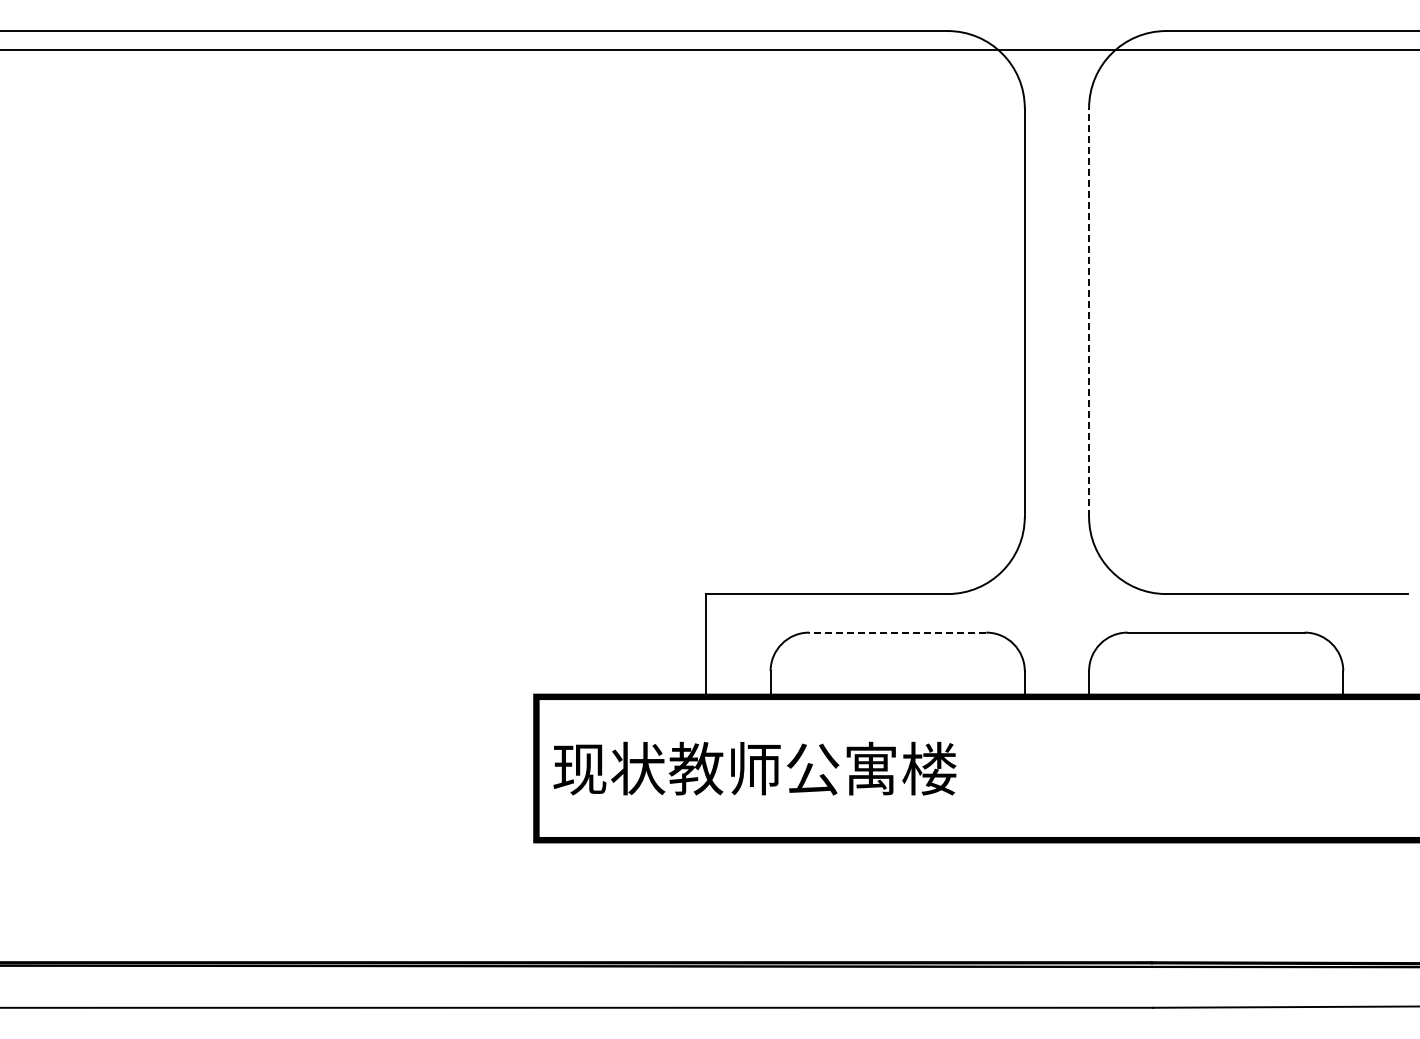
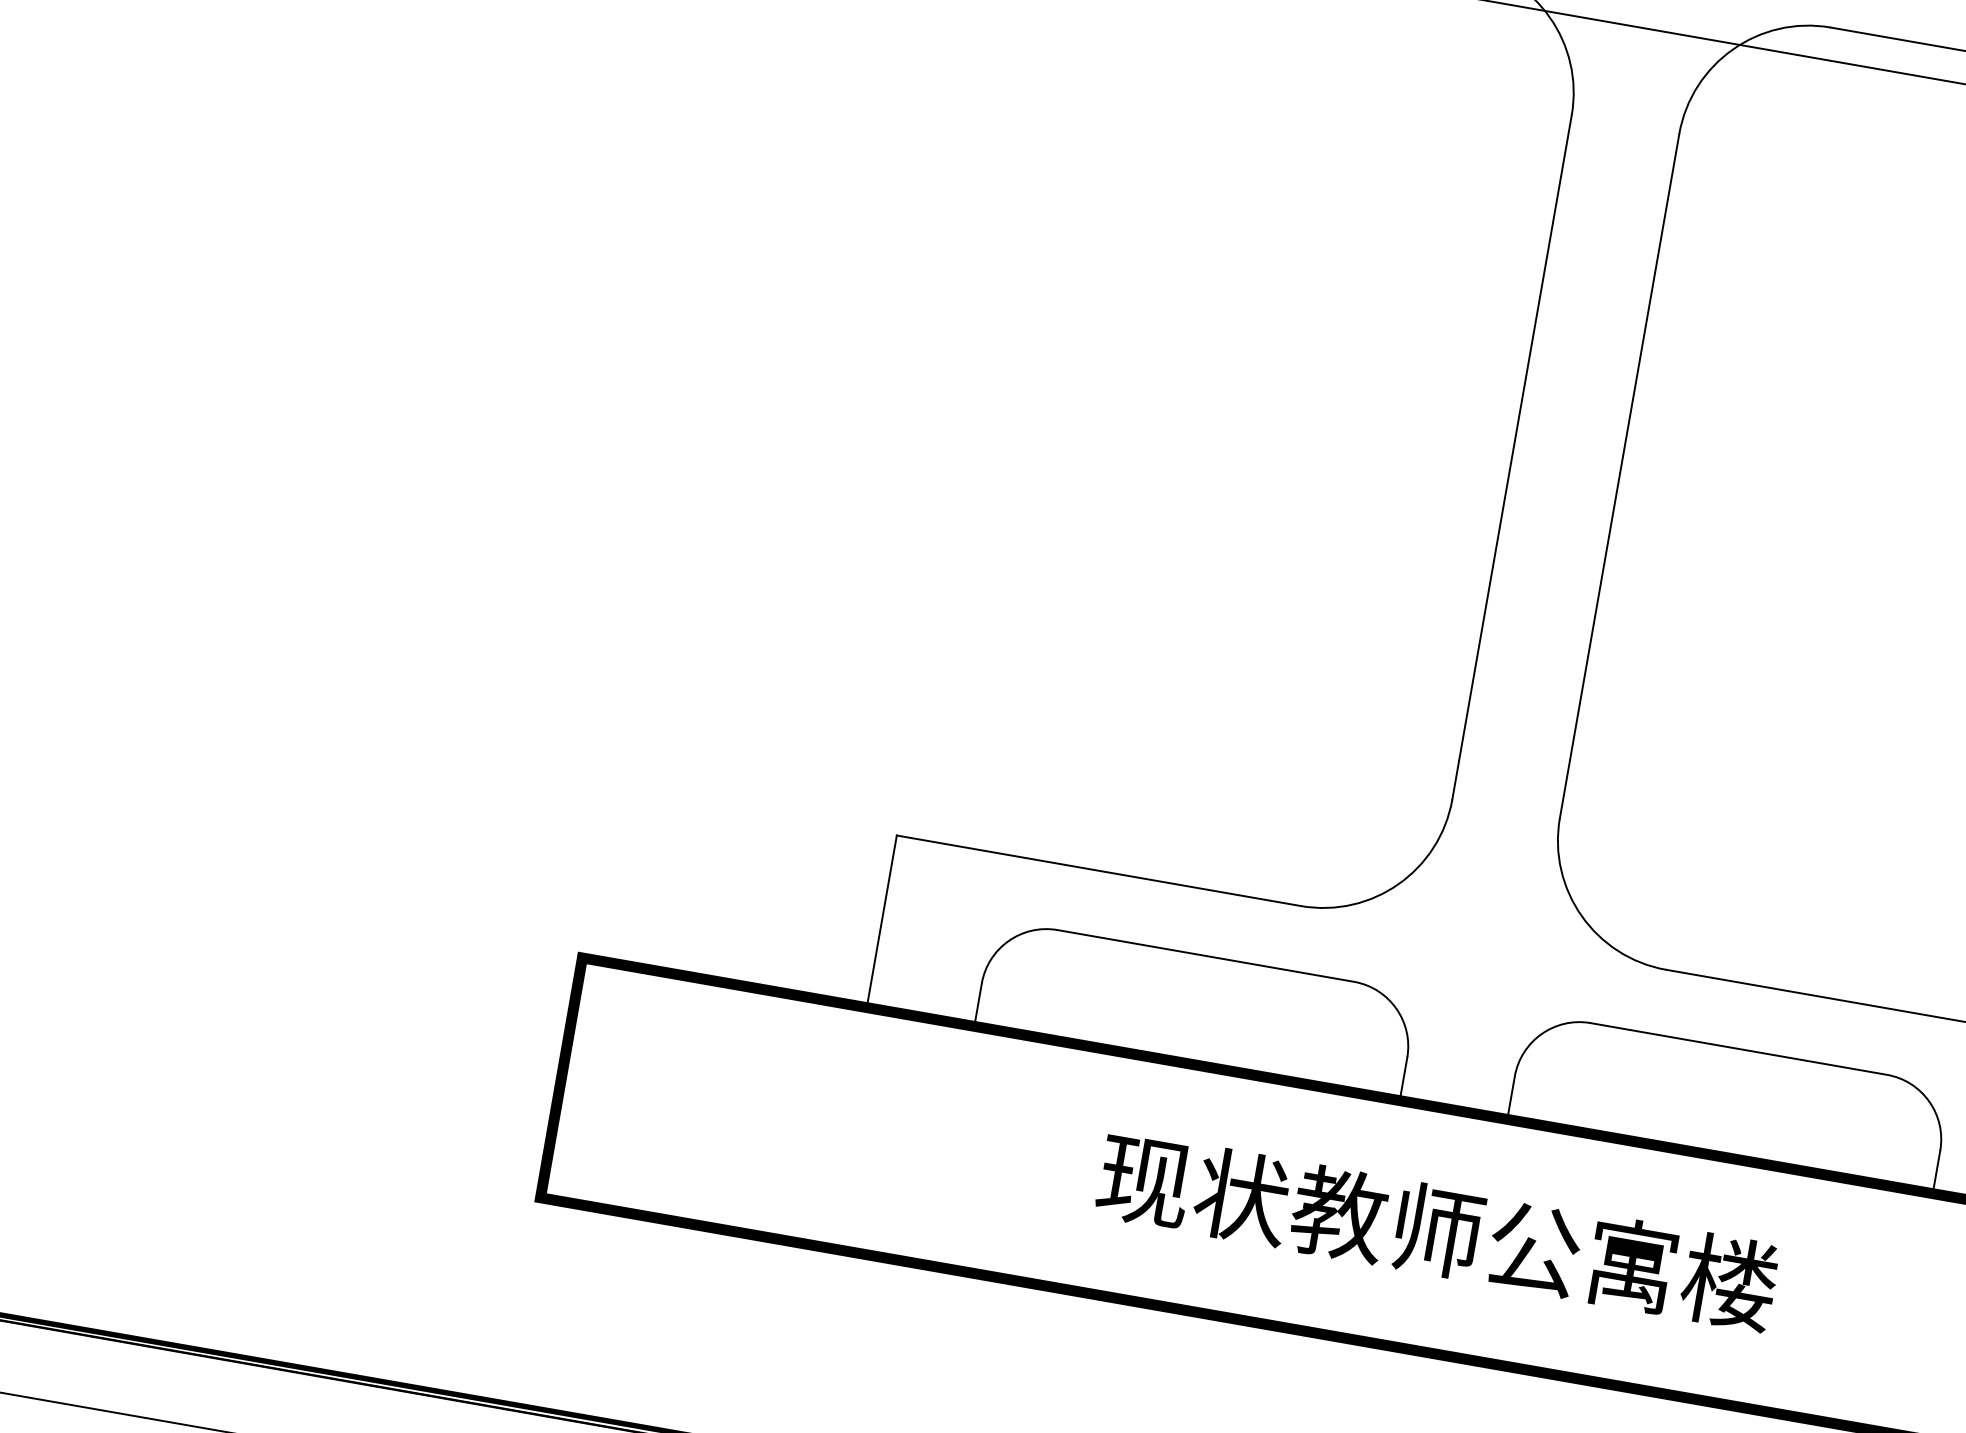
line: (1089, 312) -> (1620, 476), dashed -> solid
line: (897, 632) -> (1205, 955), dashed -> solid
text: (754, 768) -> (1436, 1230), moved

